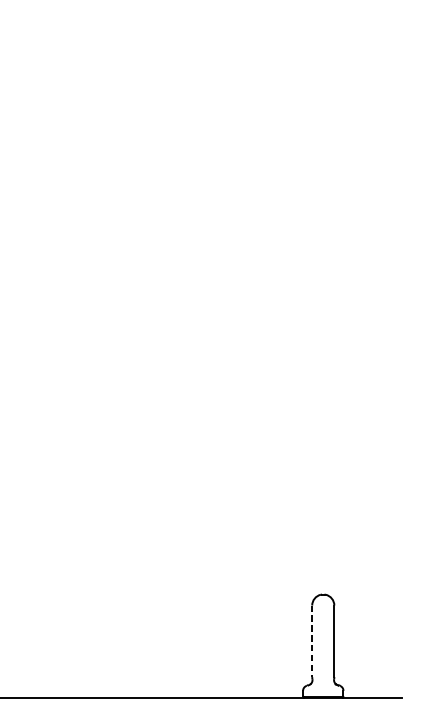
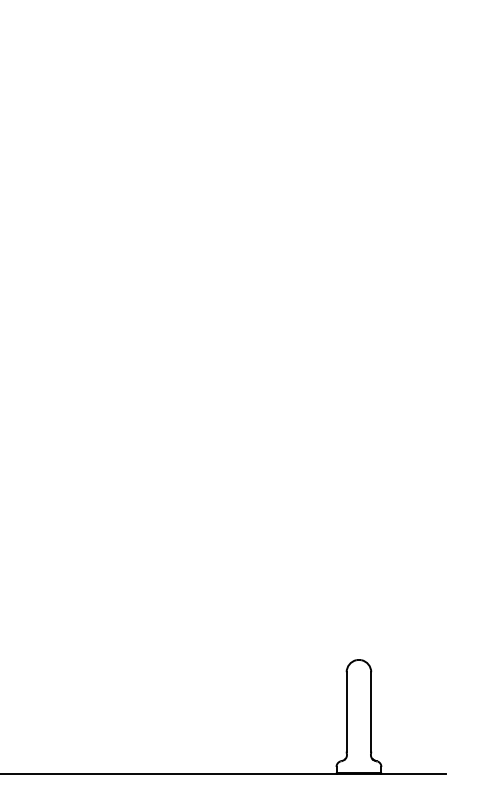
line: (312, 640) -> (346, 711), dashed -> solid

